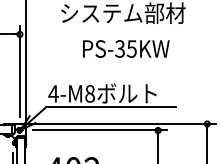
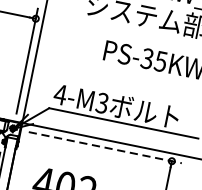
text: (89, 93) -> (101, 102), 4-M8 -> 4-M3
line: (100, 130) -> (105, 147), solid -> dashed

